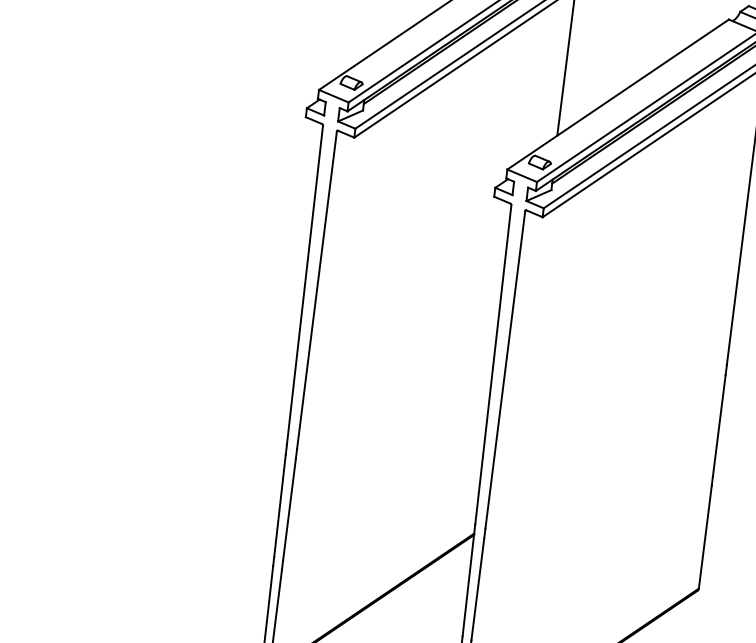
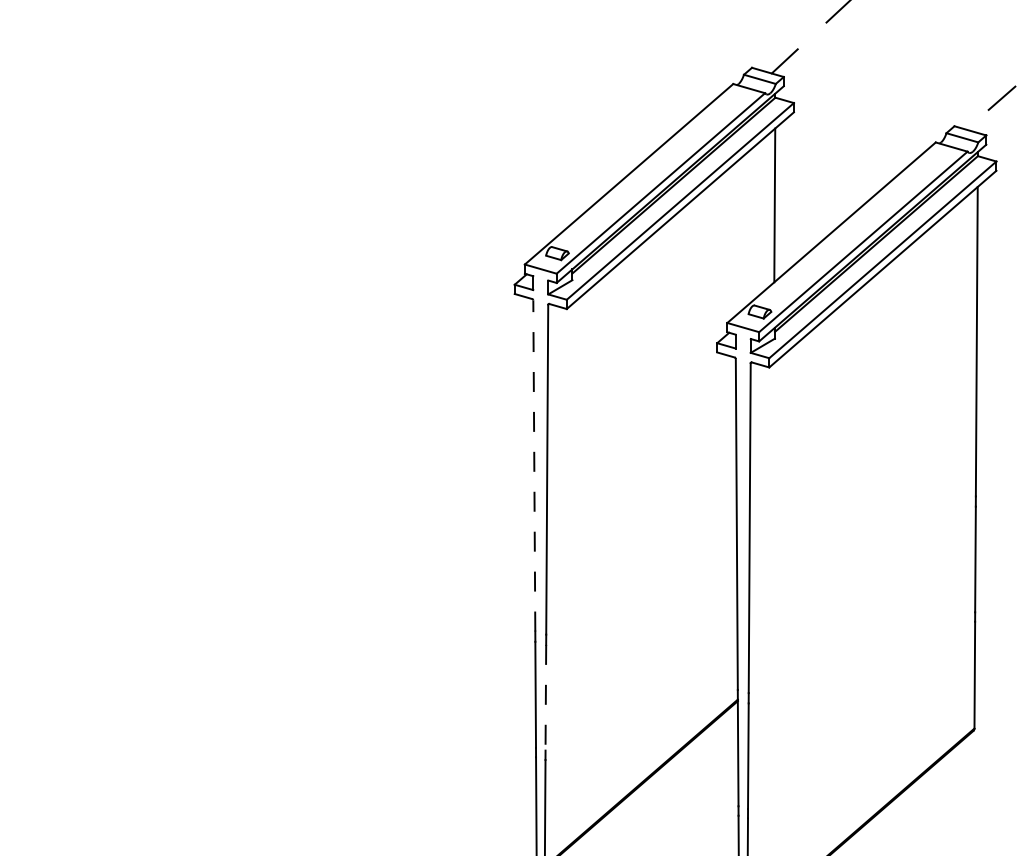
line: (305, 284) -> (534, 465), solid -> dashed
line: (289, 509) -> (545, 697), solid -> dashed

